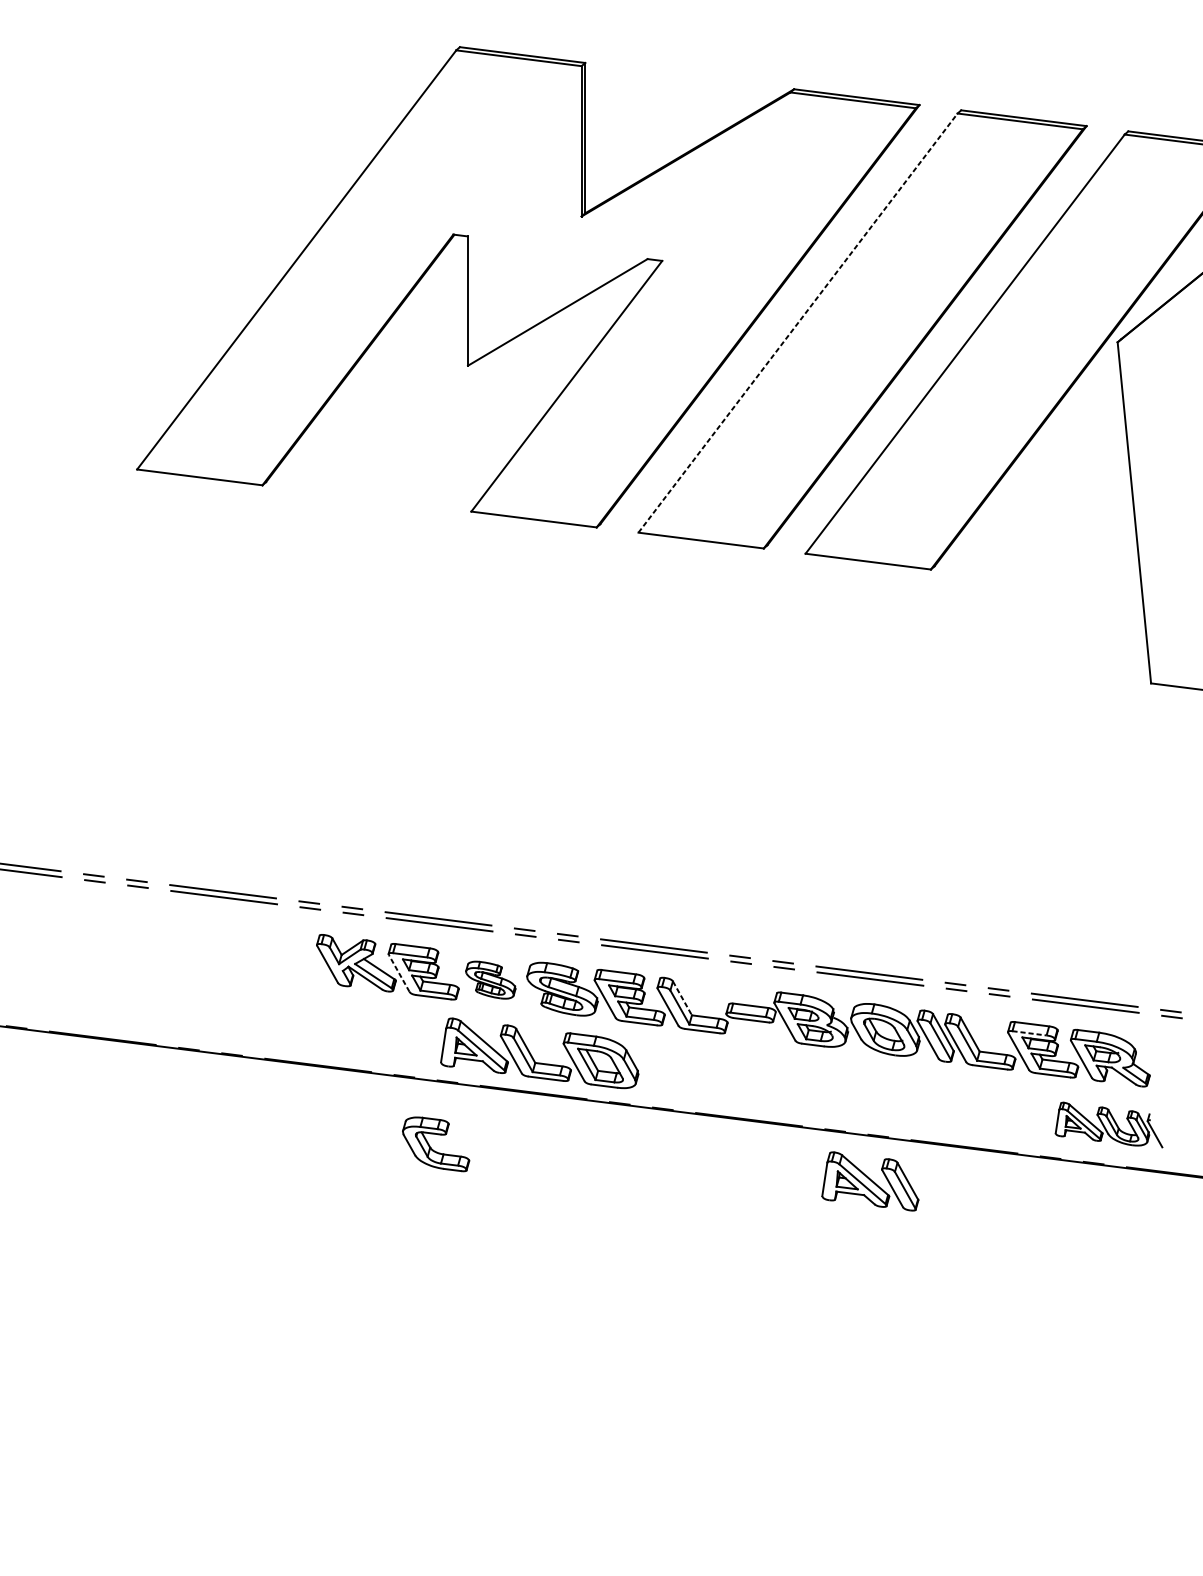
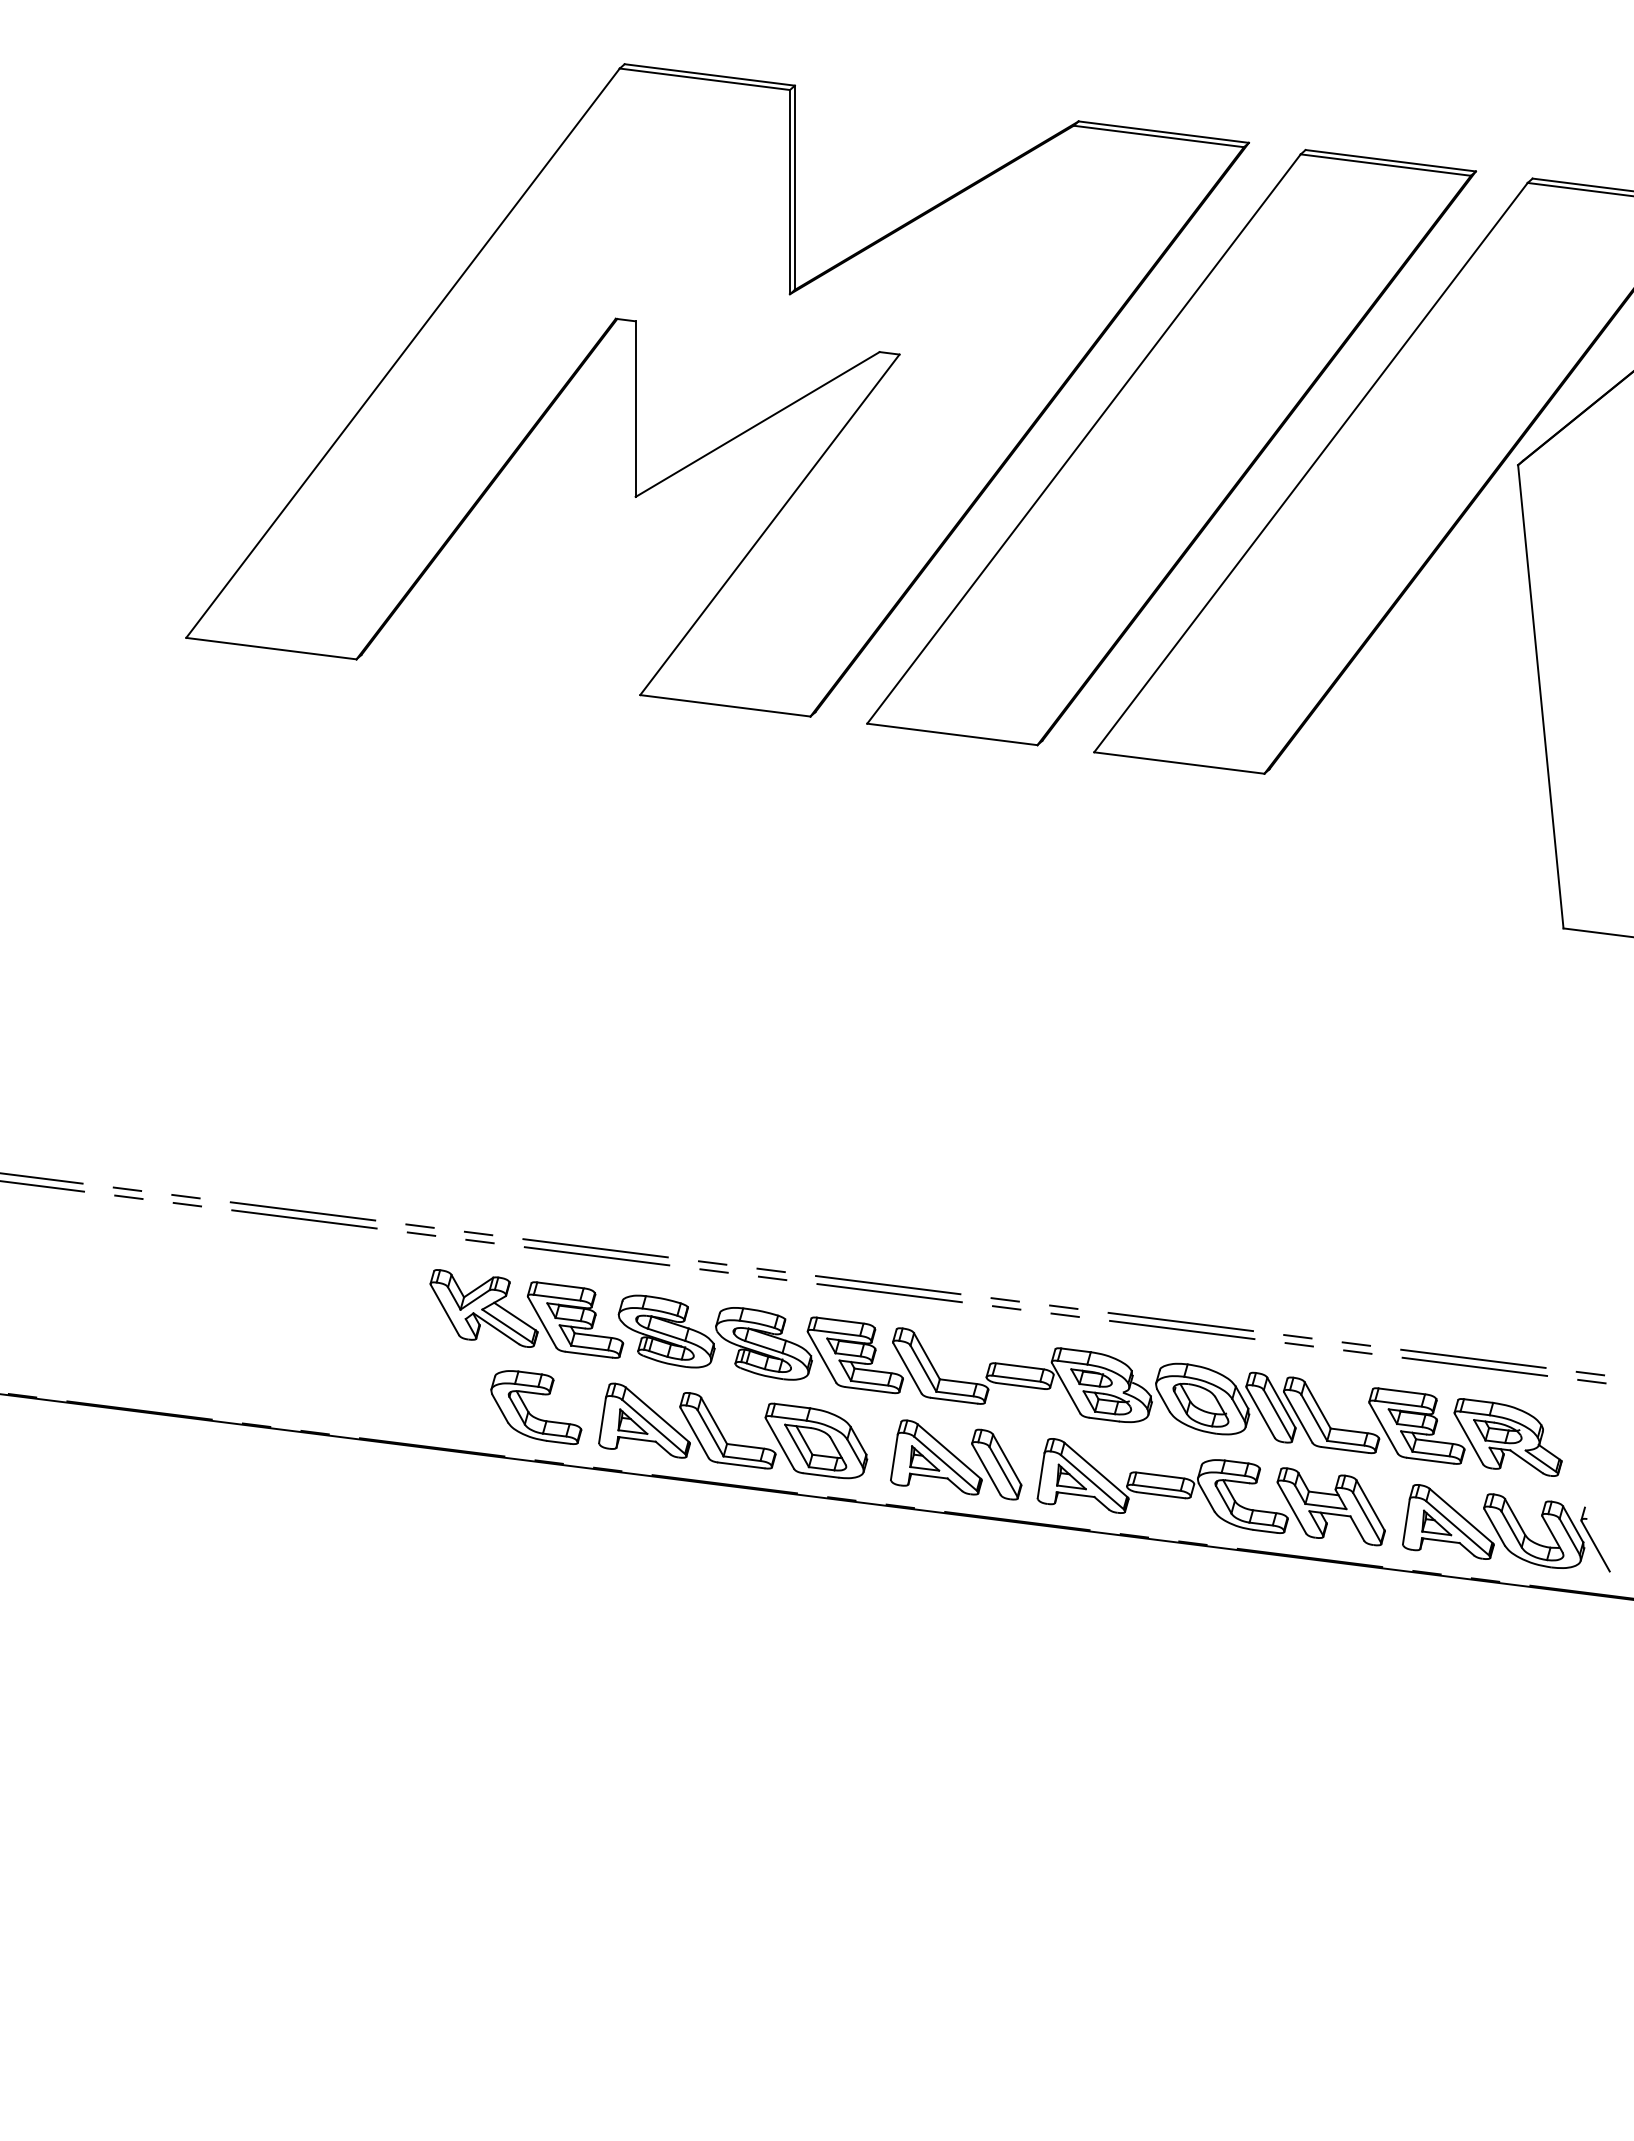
line: (797, 323) -> (1083, 439), dashed -> solid
line: (399, 973) -> (542, 1322), dashed -> solid
part: (490, 980) -> (666, 1331), size x1.43
line: (682, 998) -> (927, 1356), dashed -> solid
line: (1029, 1033) -> (1398, 1403), dashed -> solid
part: (891, 1098) -> (1210, 1492), added
part: (1109, 1125) -> (1506, 1528), size x1.43
part: (431, 1147) -> (529, 1411), moved
part: (870, 1181) -> (956, 1459), moved

